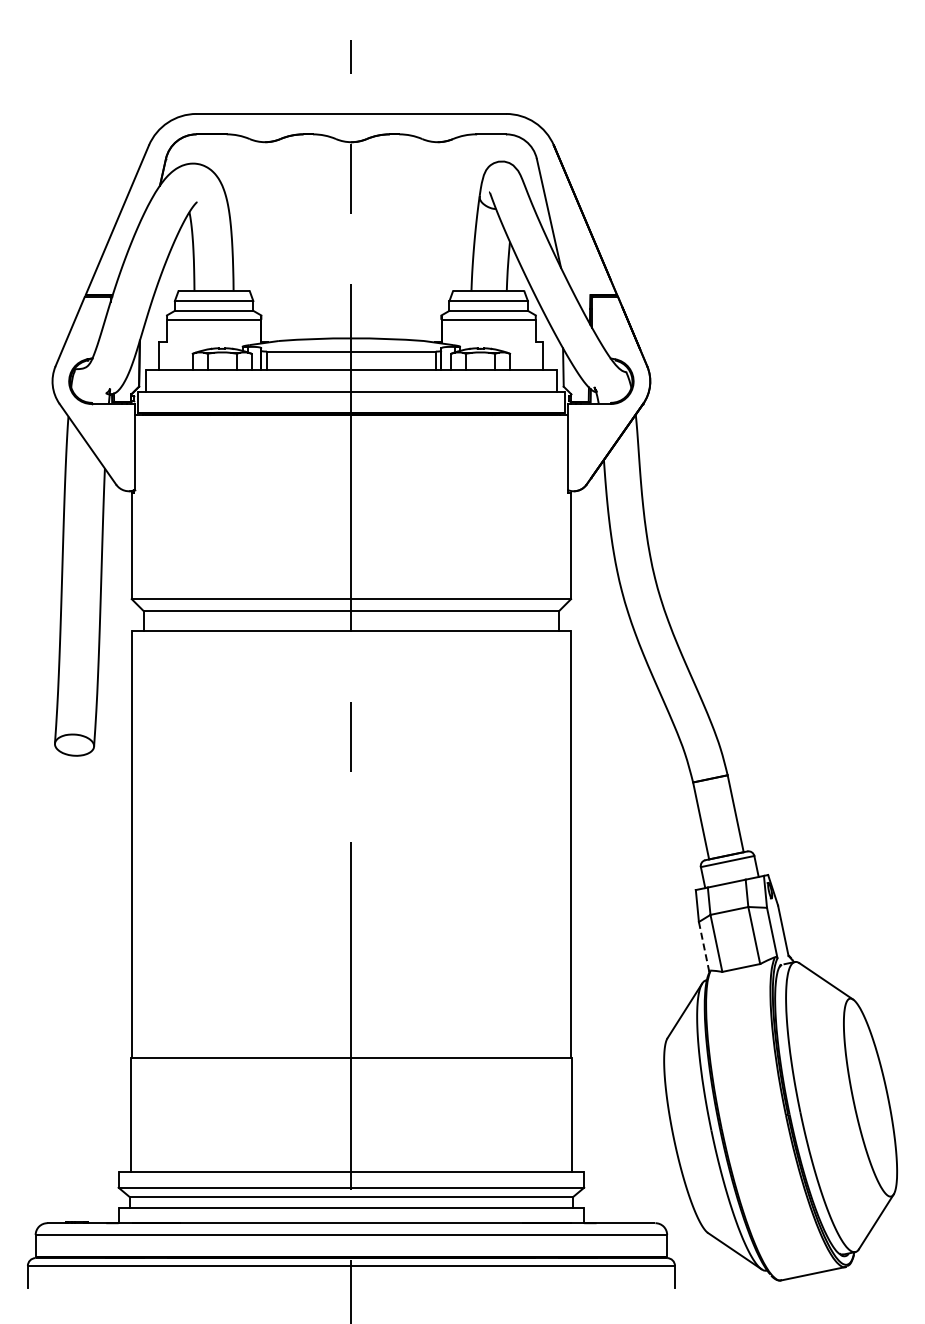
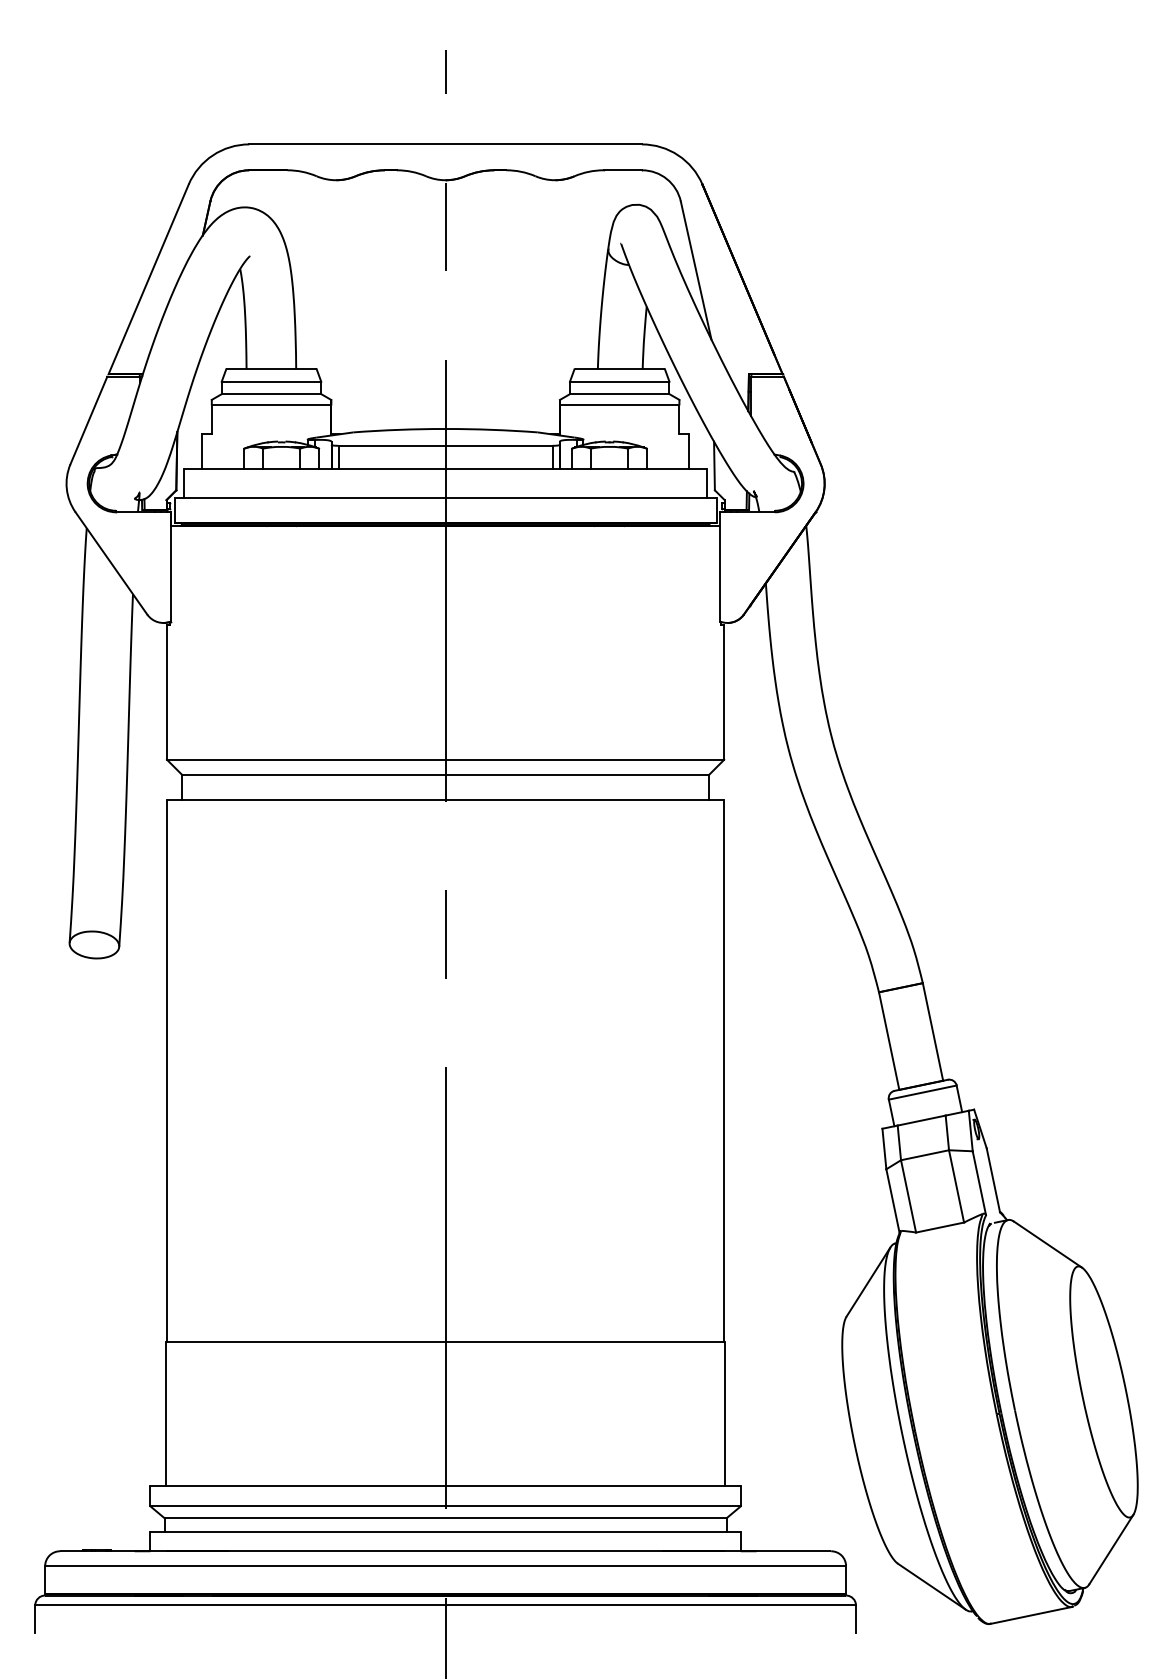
line: (704, 947) -> (893, 1201), dashed -> solid

